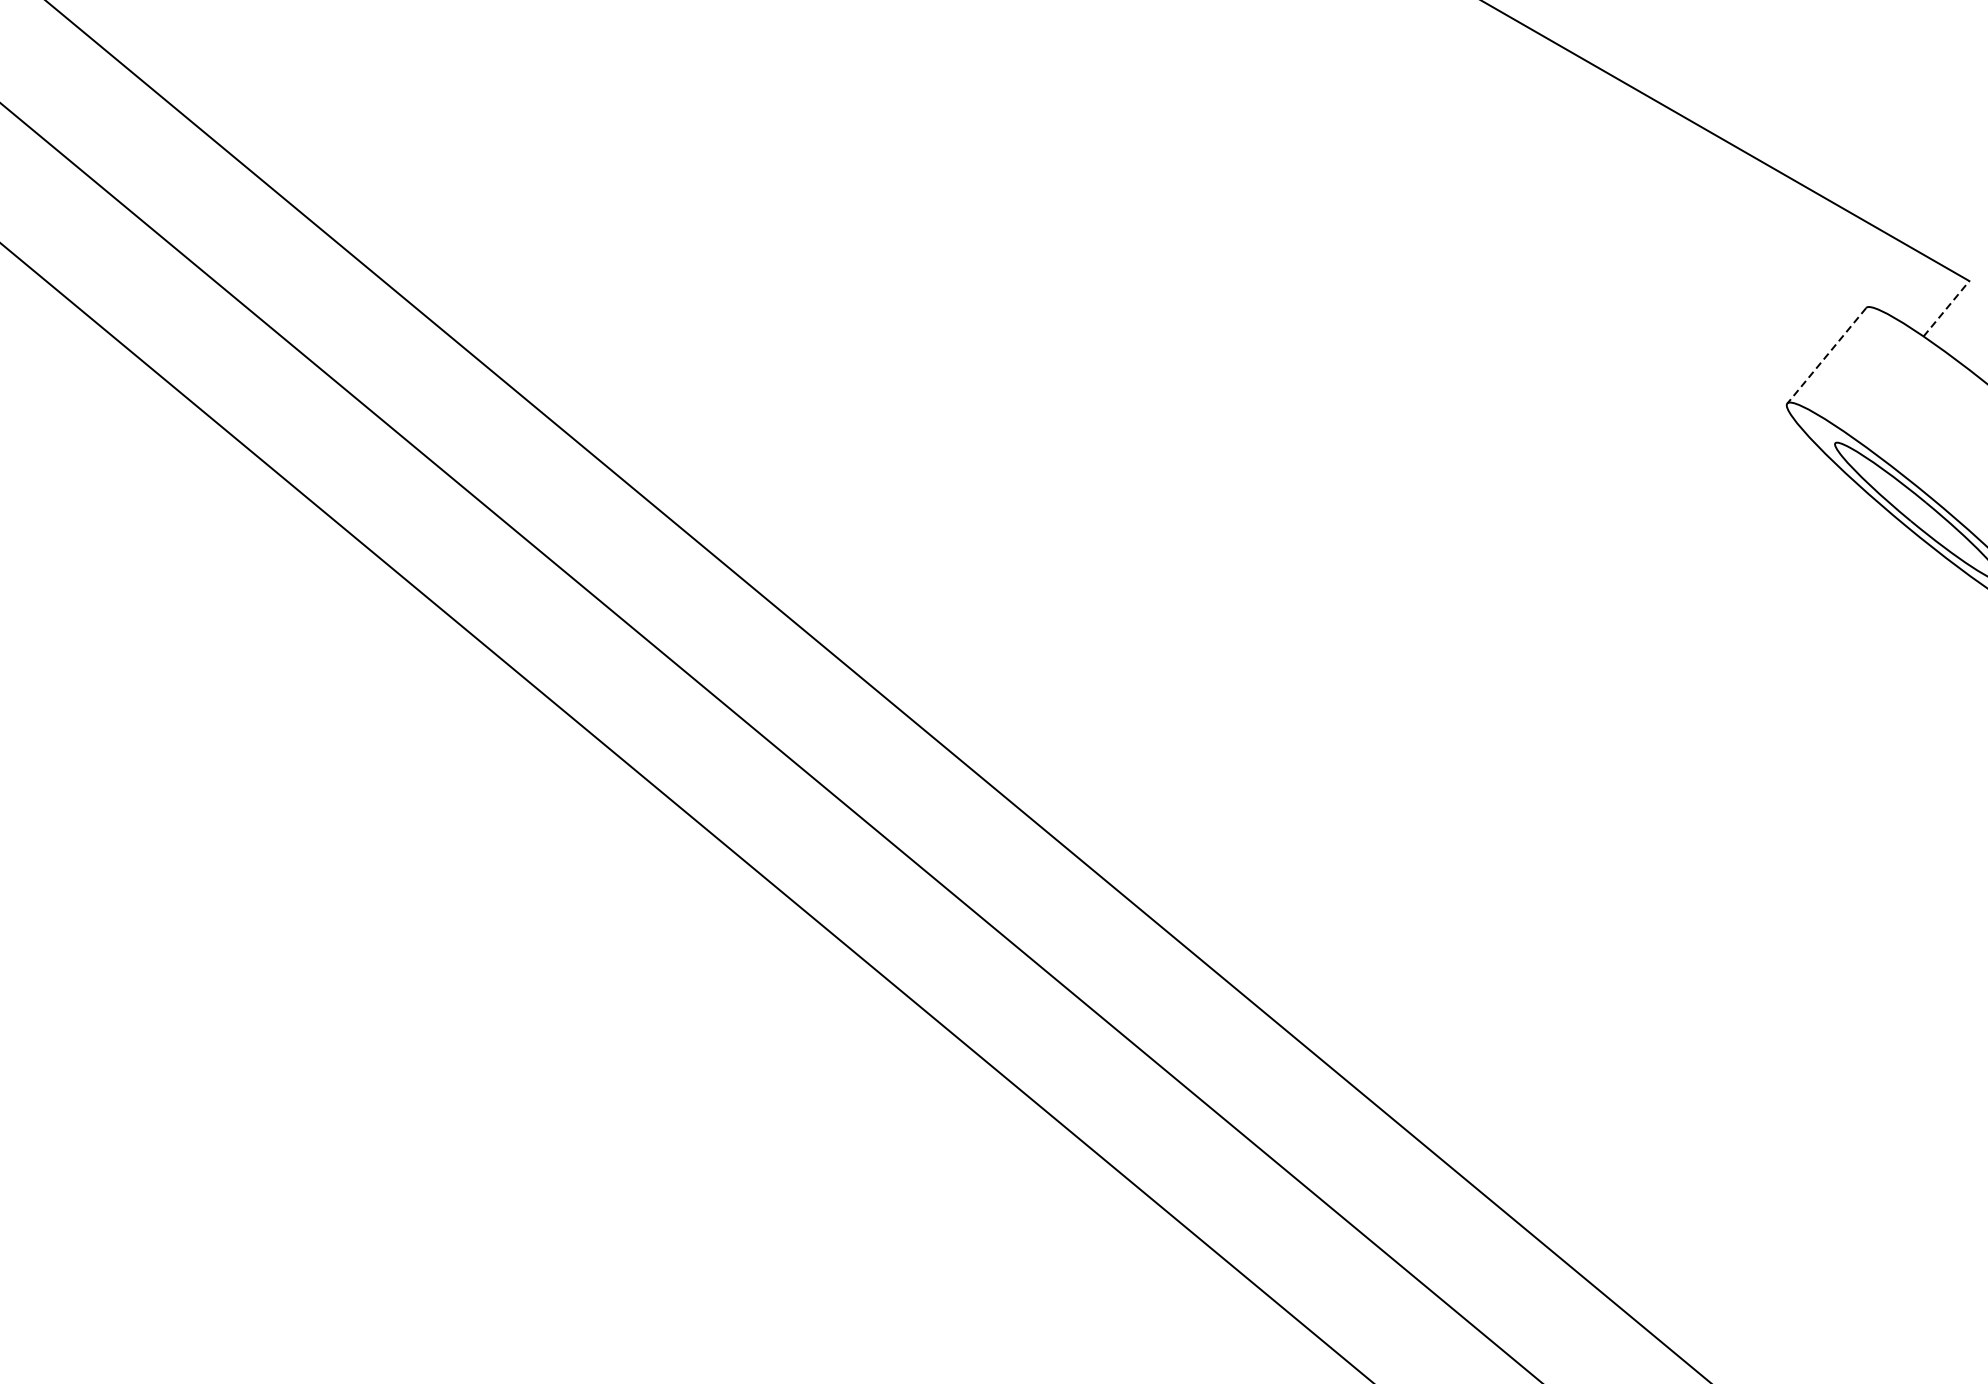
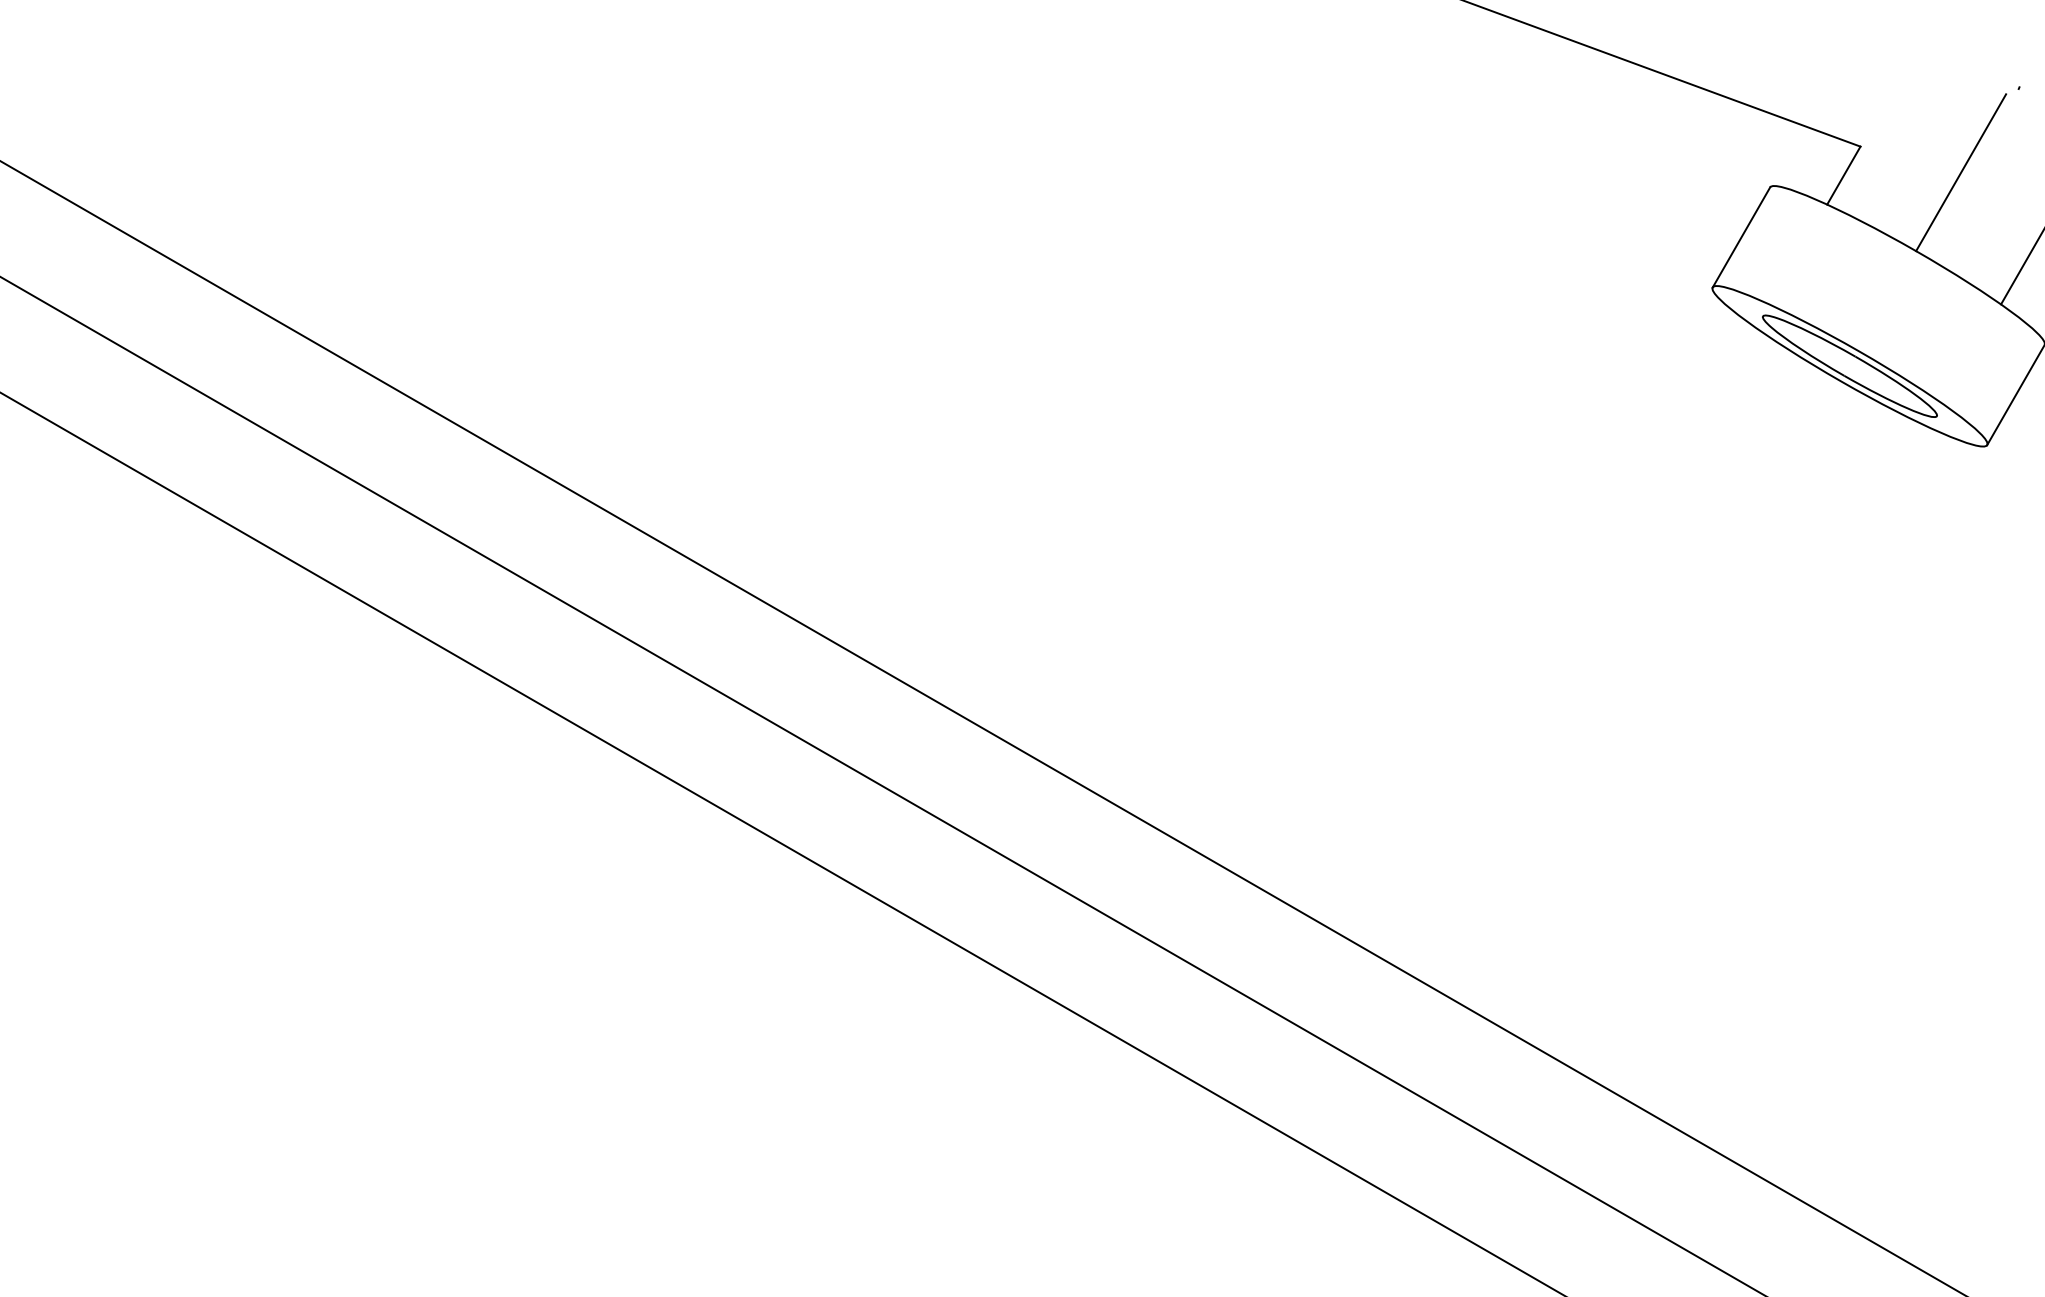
line: (1947, 308) -> (1844, 175), dashed -> solid
line: (1826, 355) -> (1741, 237), dashed -> solid

